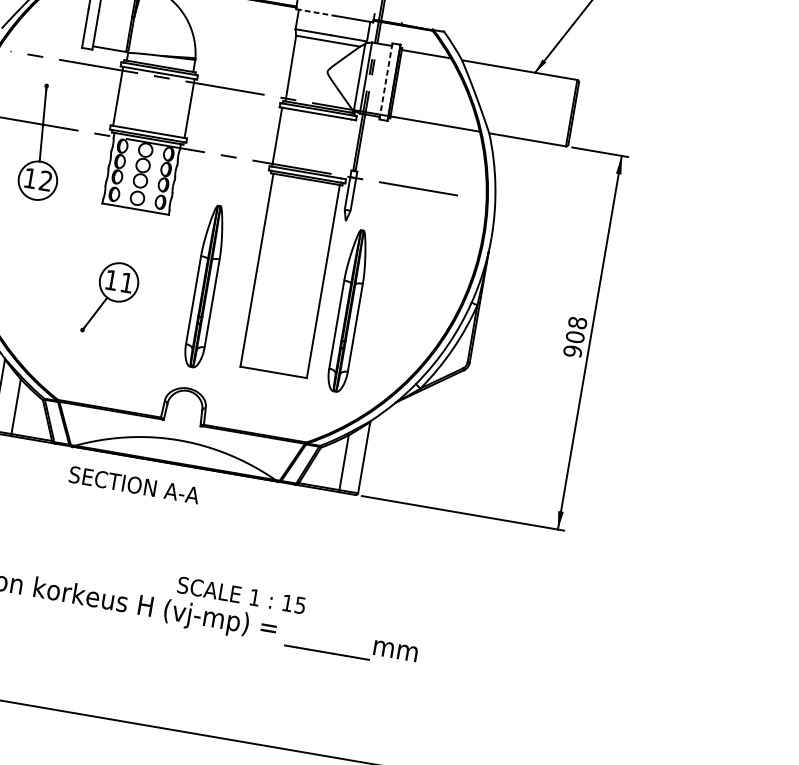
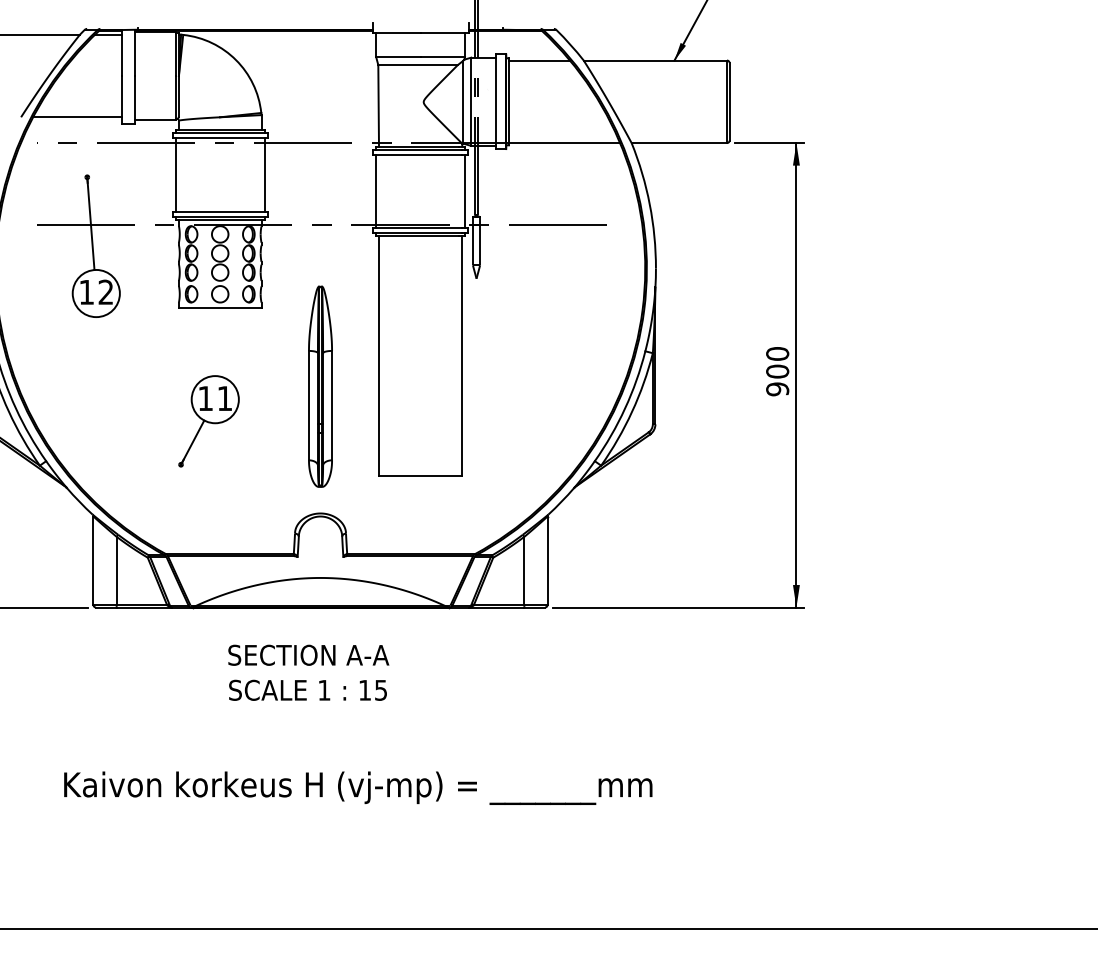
line: (315, 12) -> (396, 33), dashed -> solid
line: (46, 36) -> (77, 117), added
line: (386, 82) -> (496, 102), dashed -> solid
line: (348, 149) -> (465, 191), added
part: (348, 310) -> (498, 386), removed
text: (577, 322) -> (777, 353), 908 -> 900
text: (134, 484) -> (308, 654), moved
text: (241, 594) -> (307, 689), moved

